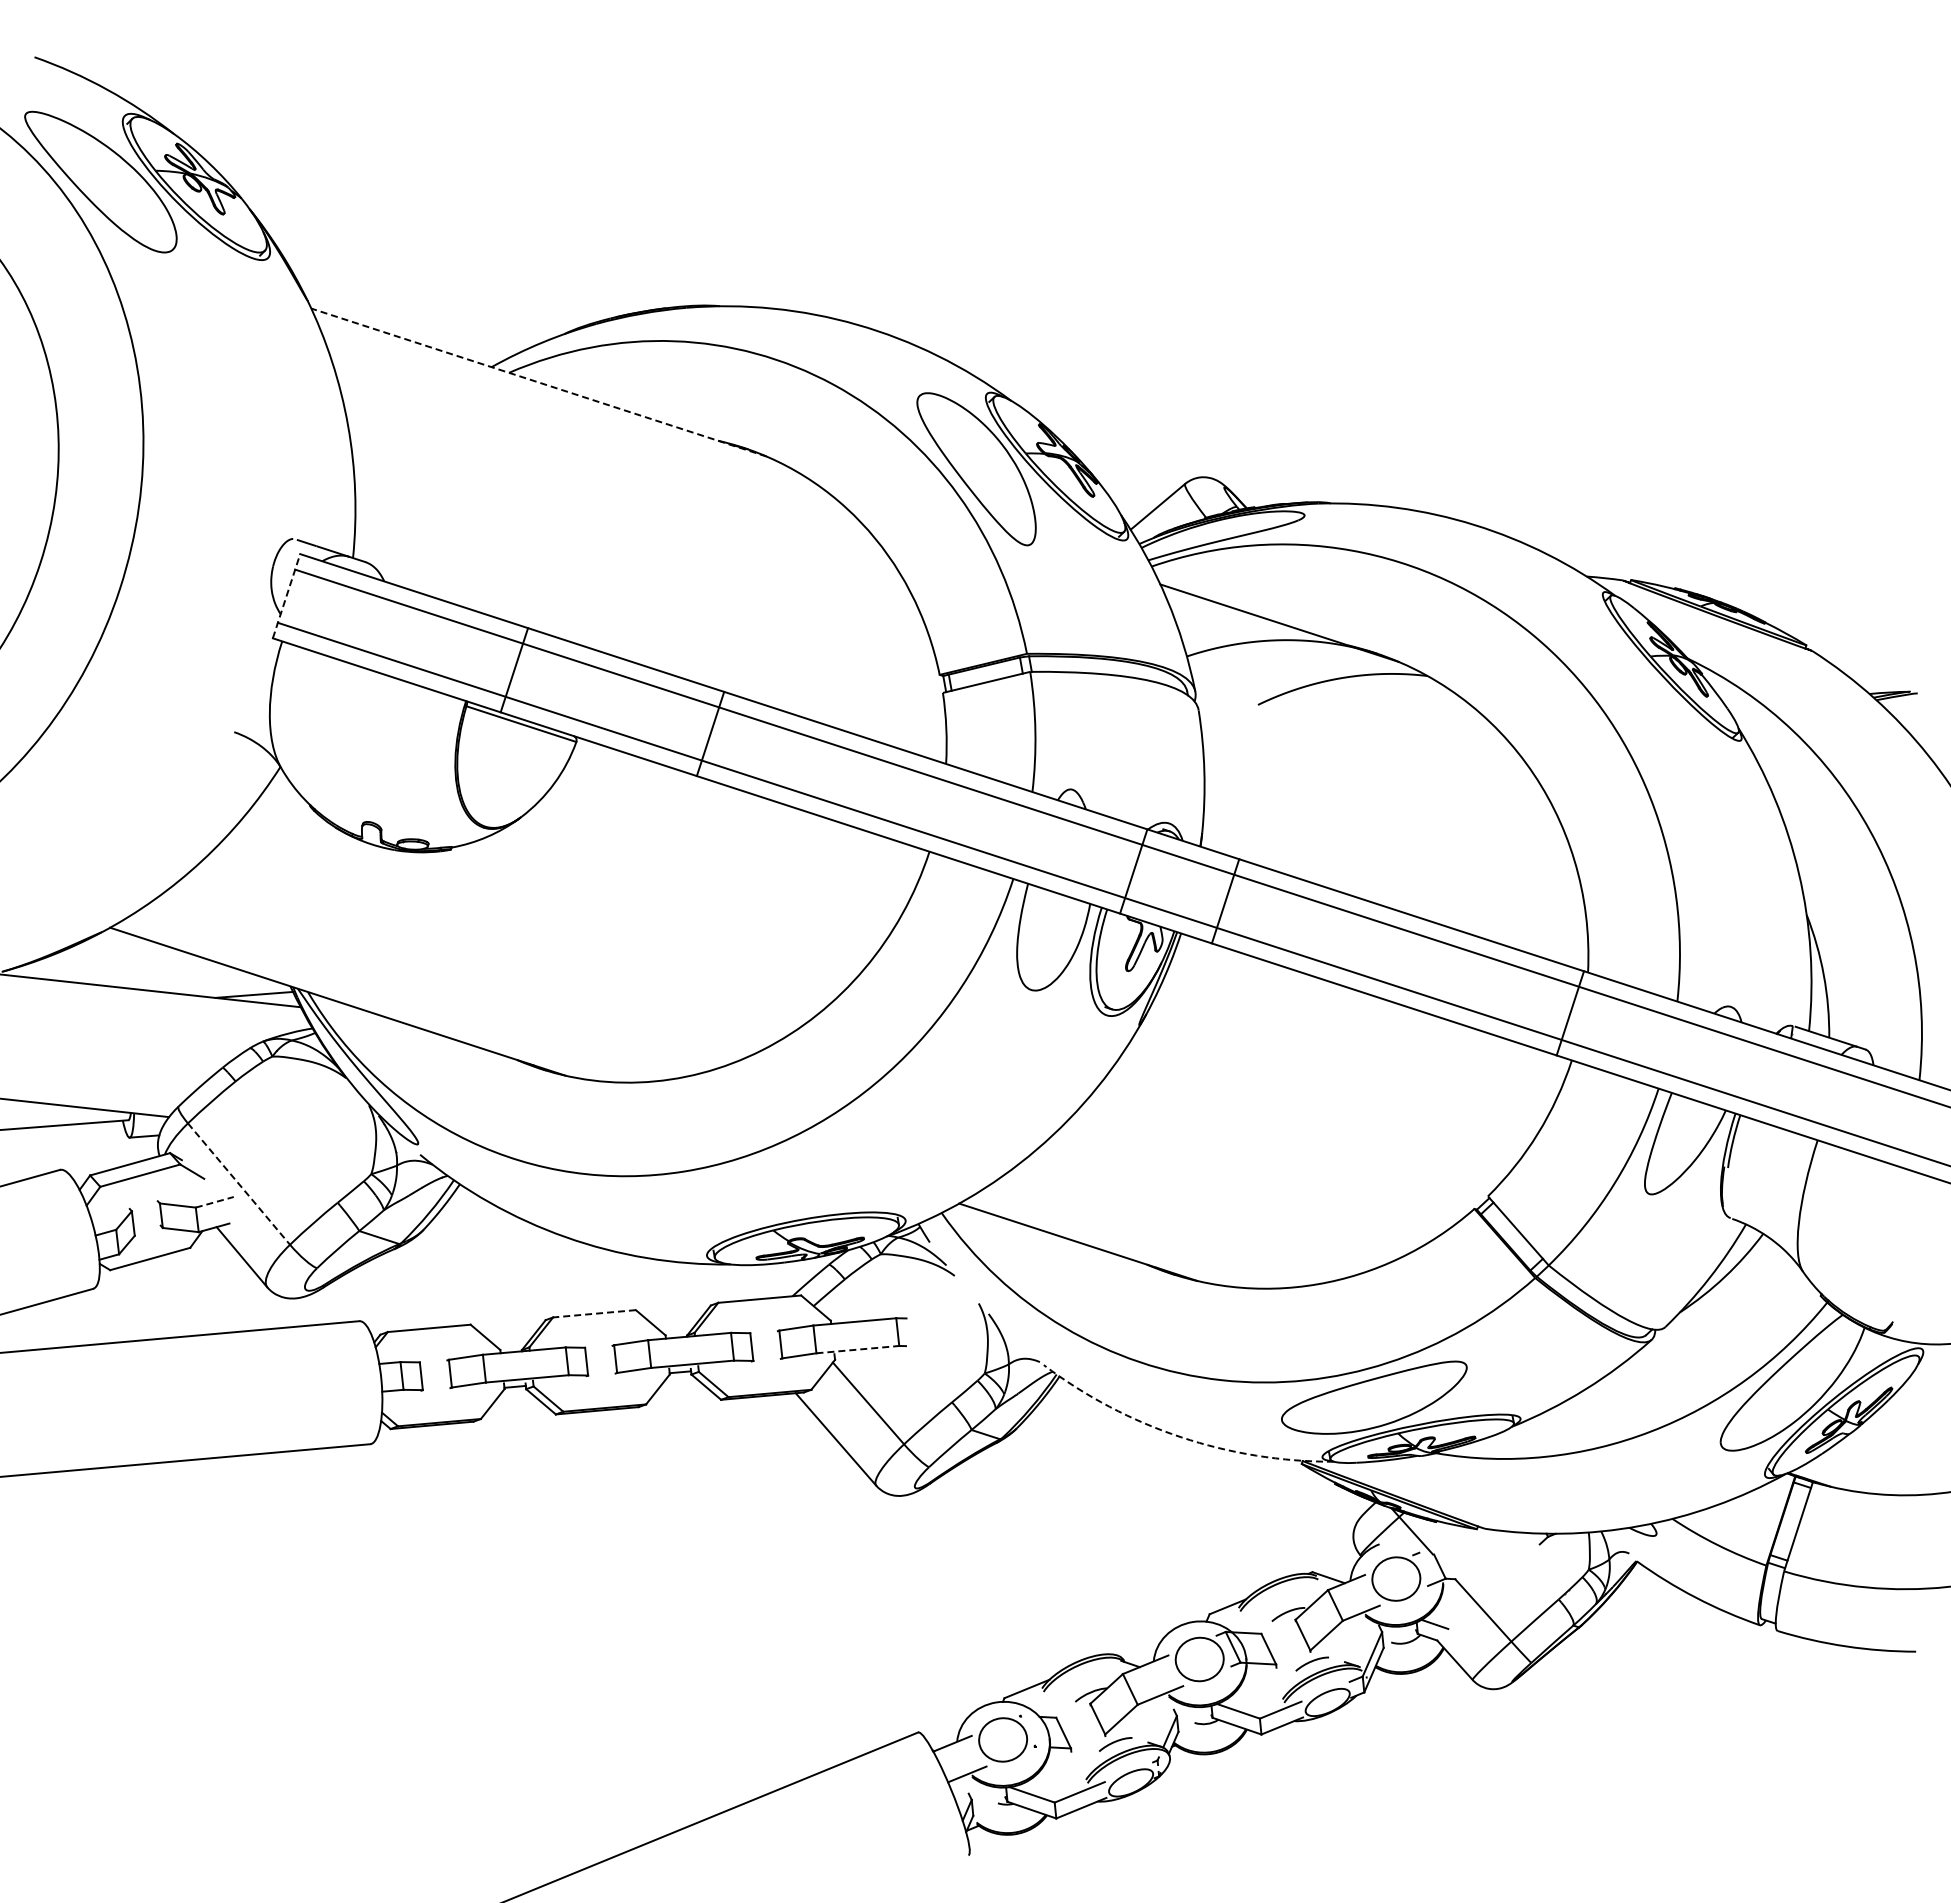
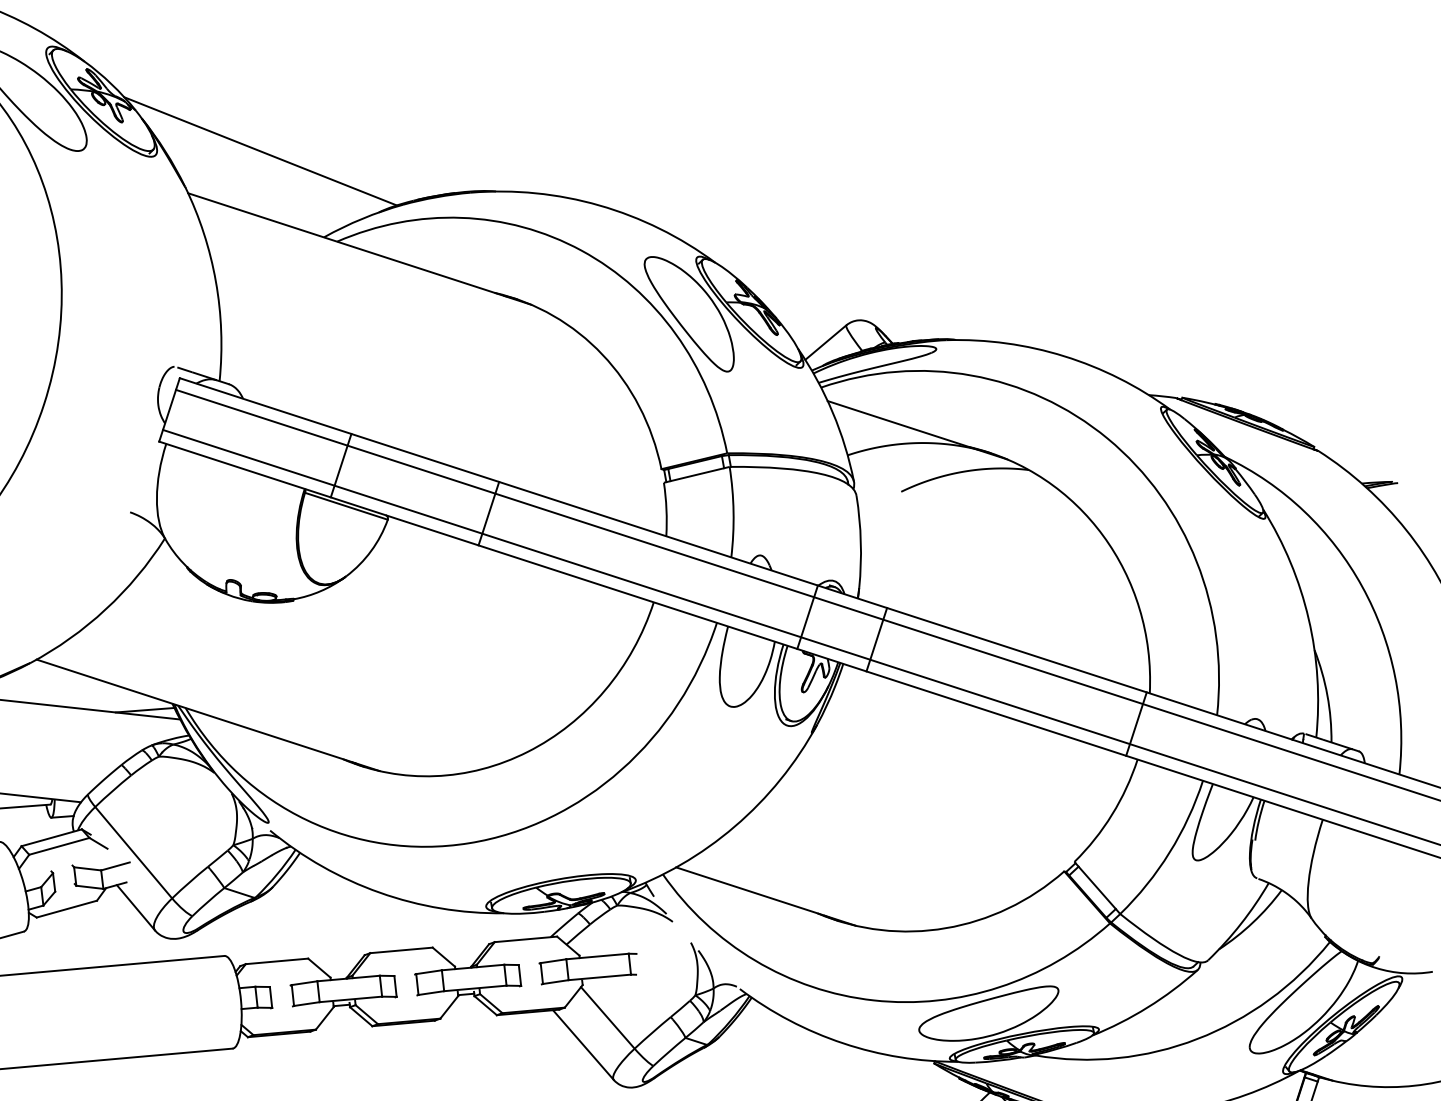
line: (407, 252) -> (260, 151), added
line: (538, 382) -> (359, 248), dashed -> solid
line: (286, 595) -> (169, 409), dashed -> solid
line: (239, 1184) -> (134, 853), dashed -> solid
line: (214, 1202) -> (115, 866), dashed -> solid
line: (594, 1313) -> (401, 950), dashed -> solid
line: (857, 1349) -> (599, 977), dashed -> solid
arc: (1181, 1437) -> (843, 1043), dashed -> solid

